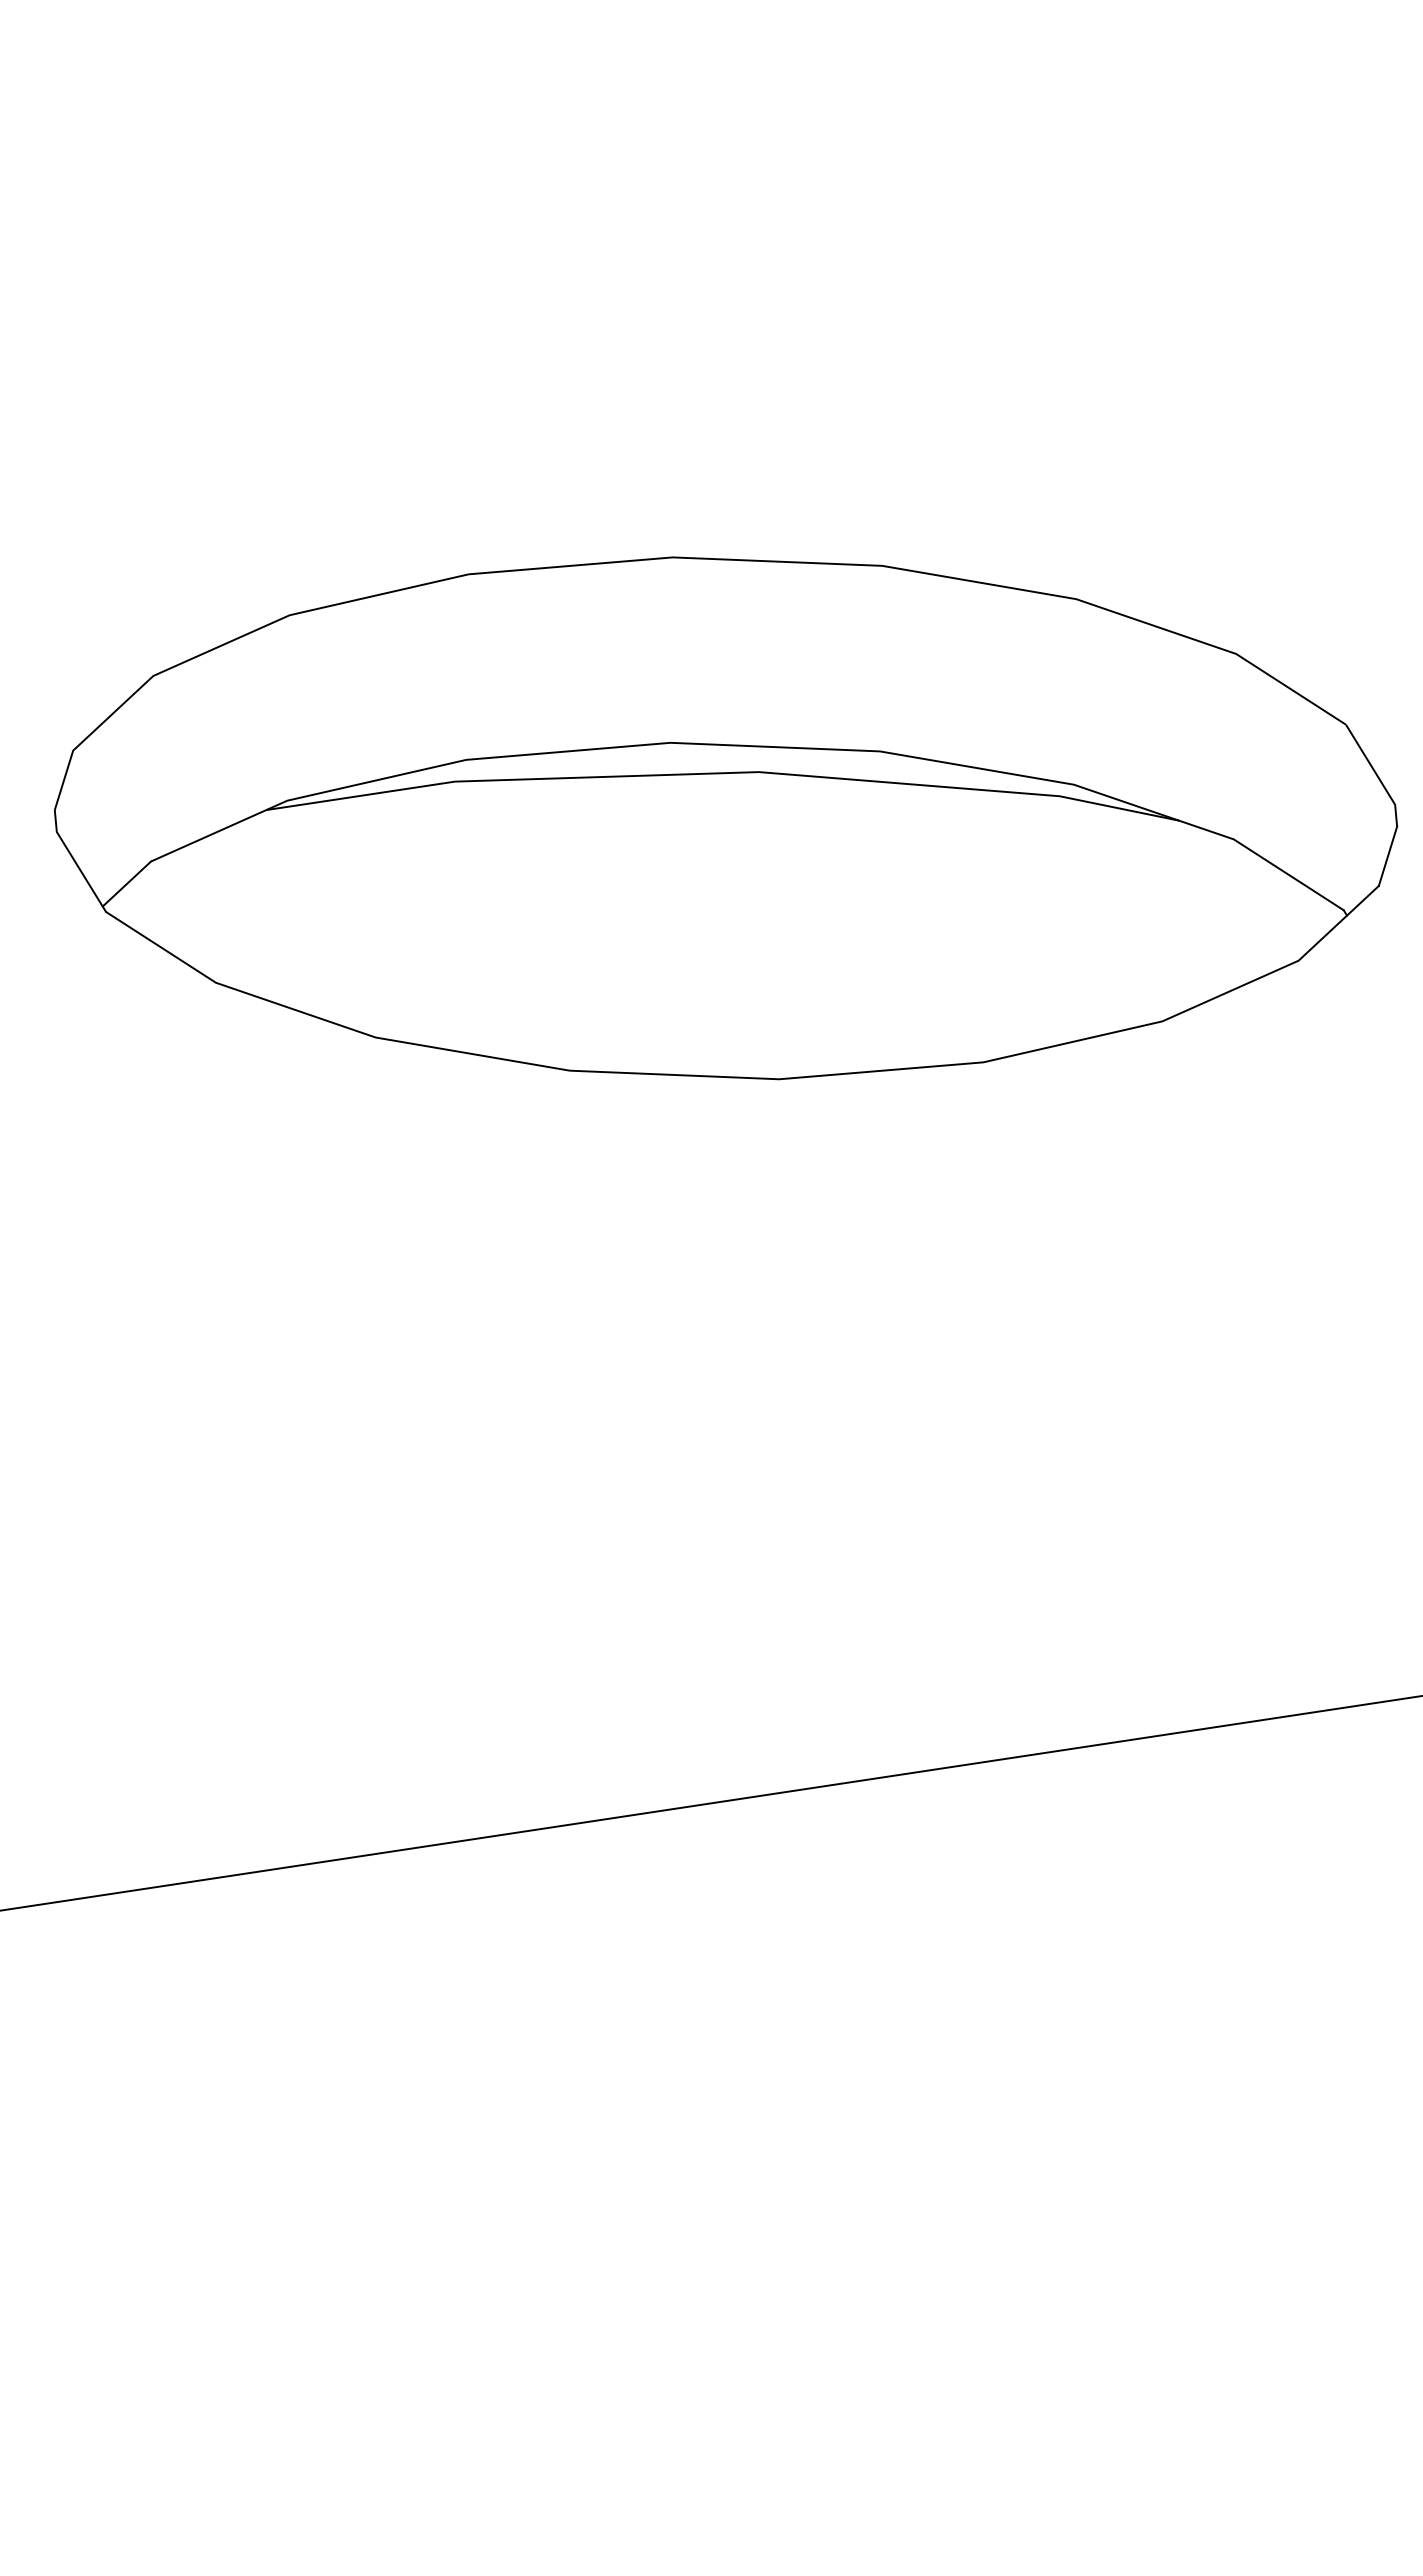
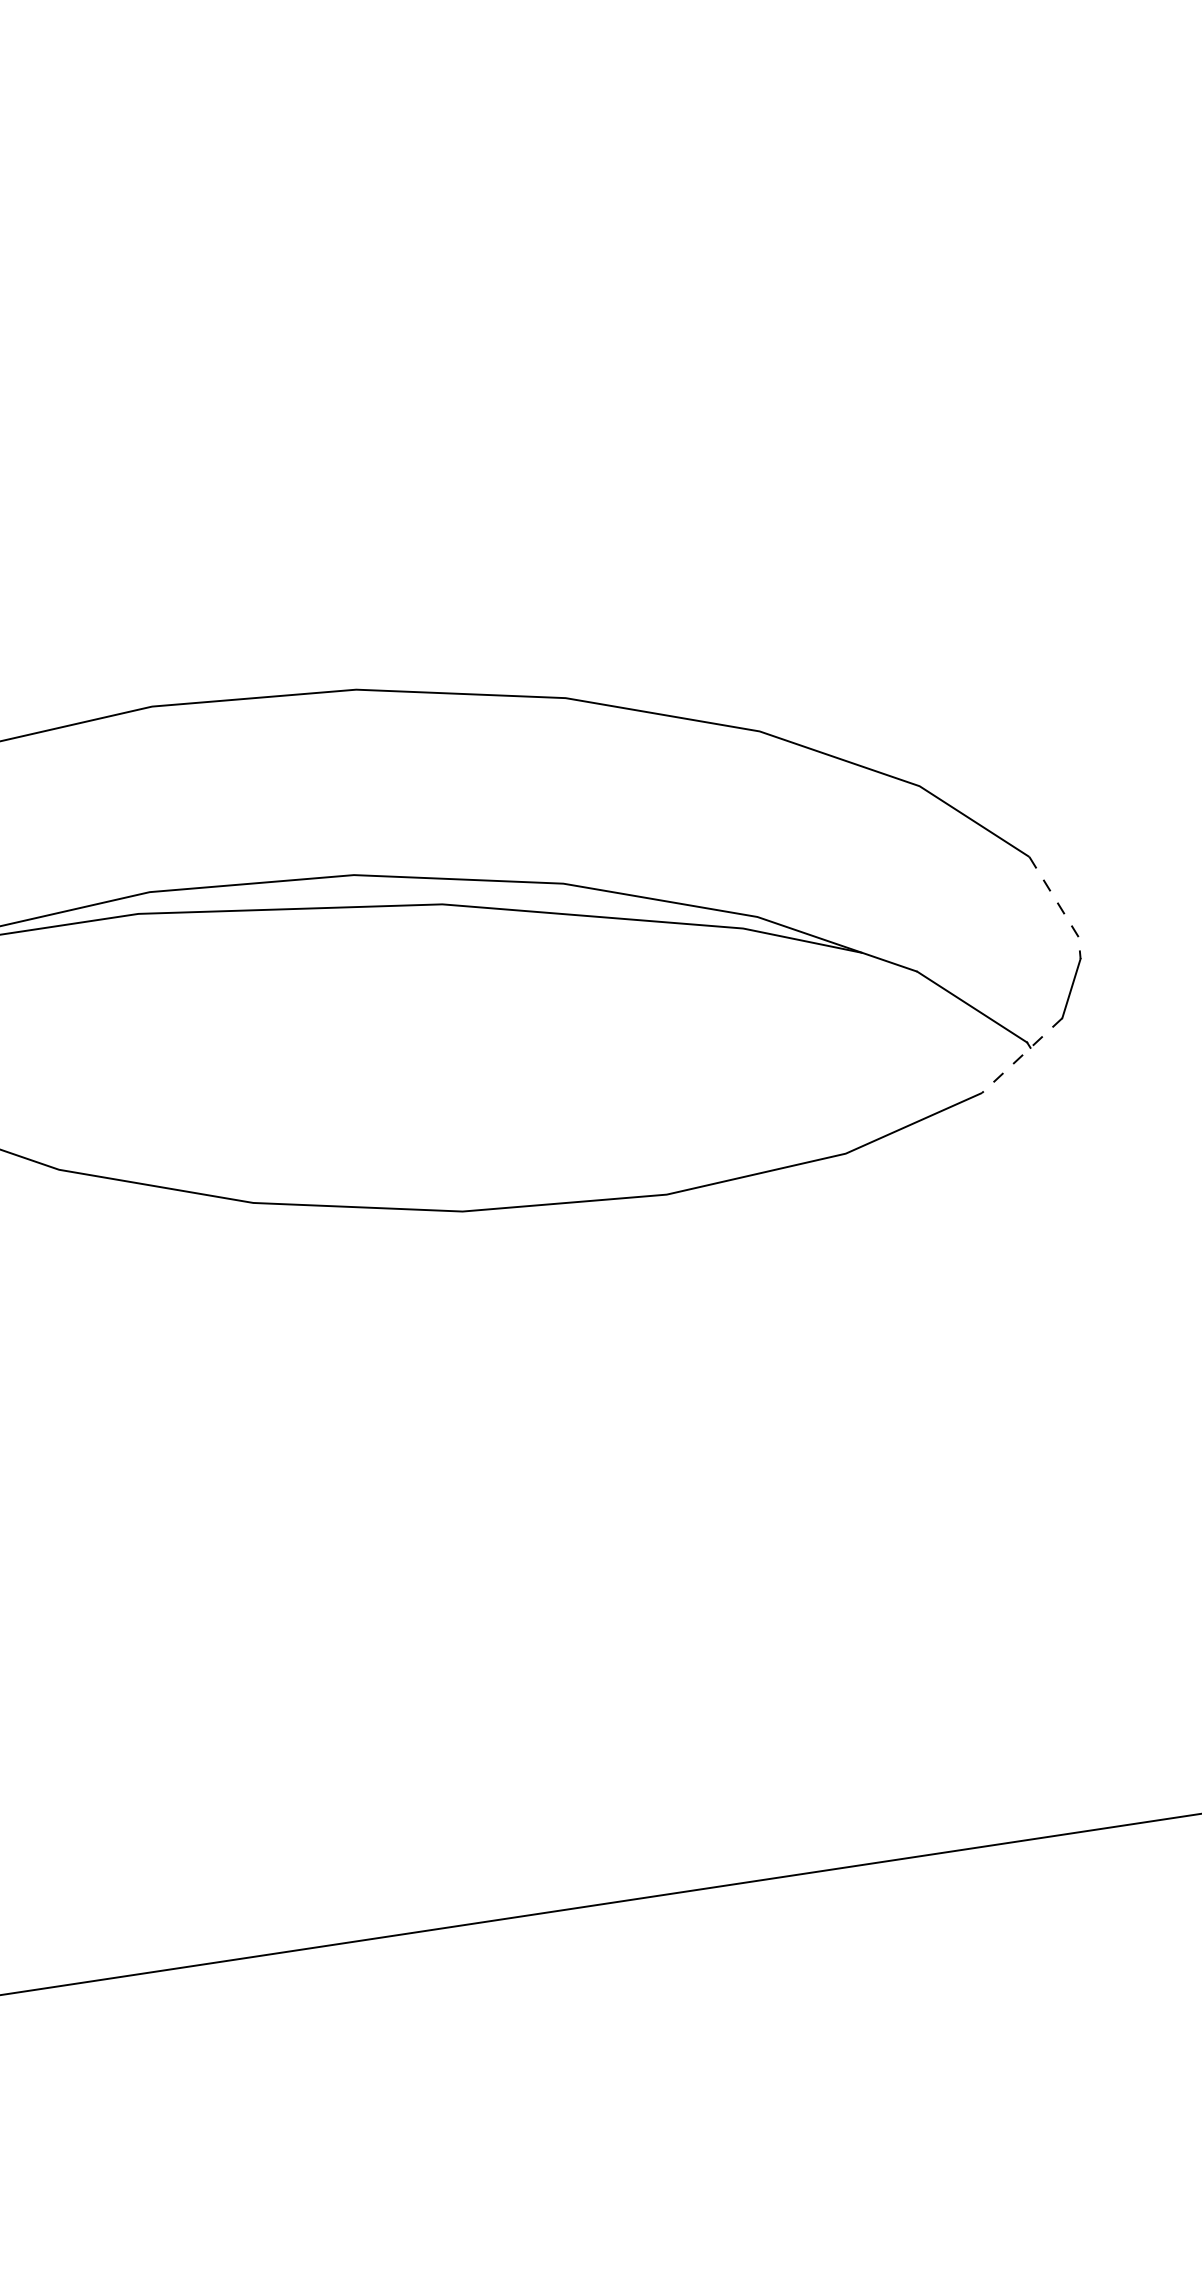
line: (1376, 774) -> (1059, 906), solid -> dashed
line: (1338, 923) -> (1021, 1055), solid -> dashed

